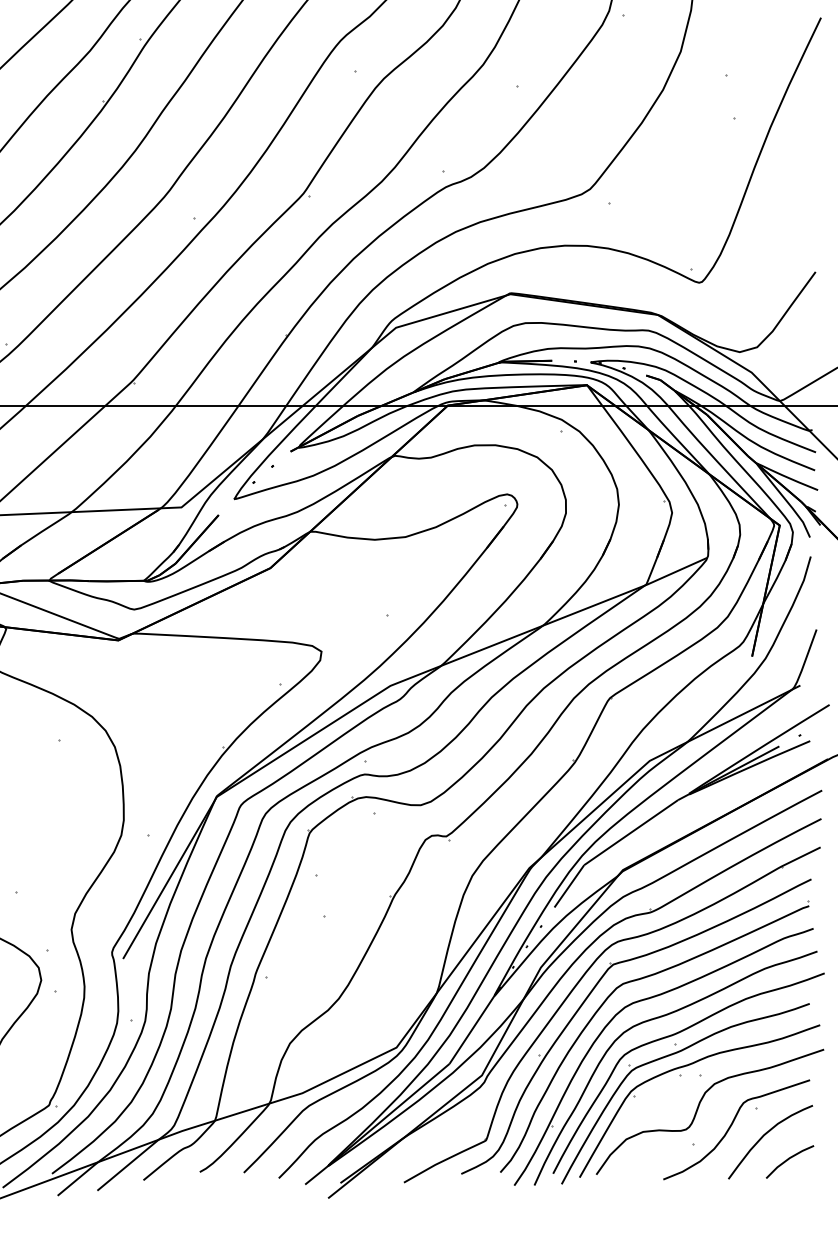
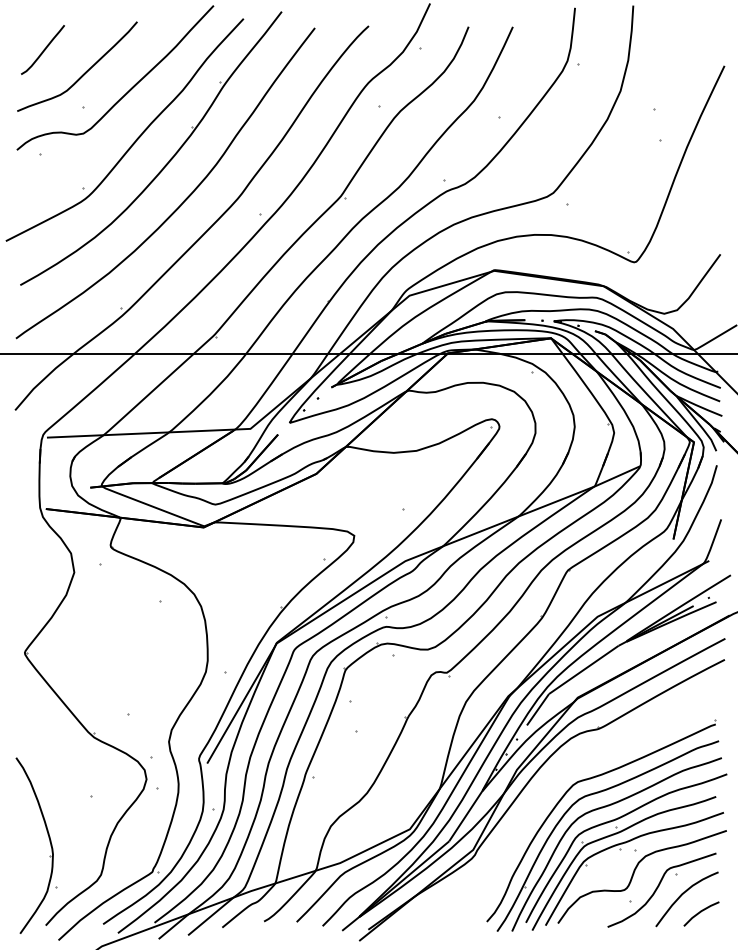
part: (588, 997) -> (552, 792), removed

